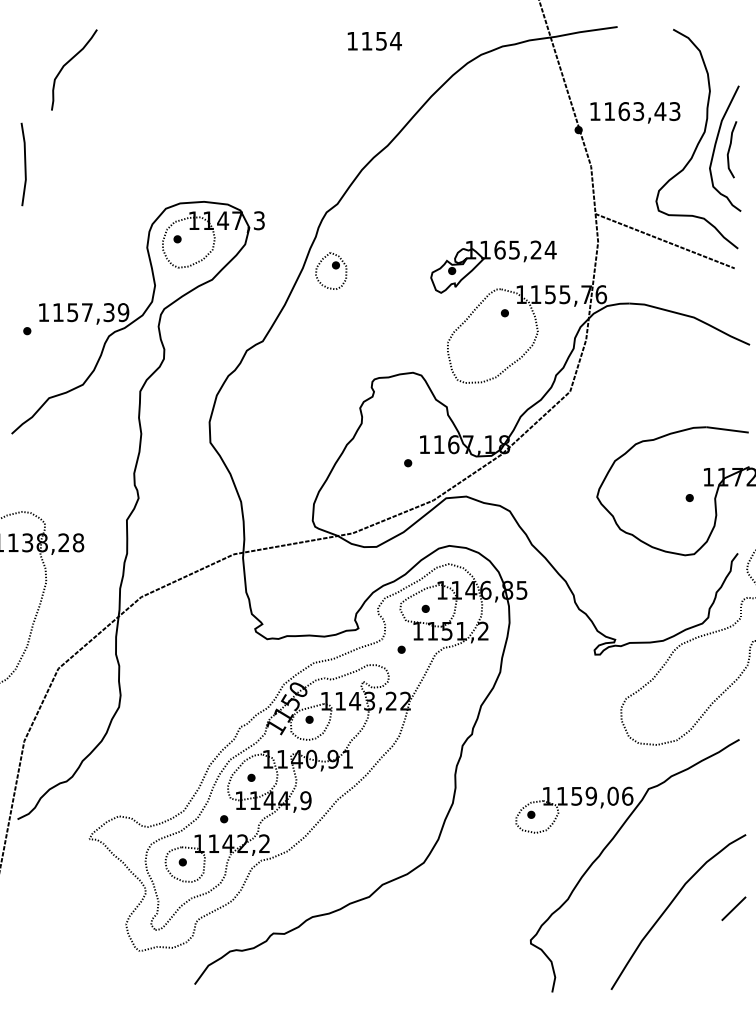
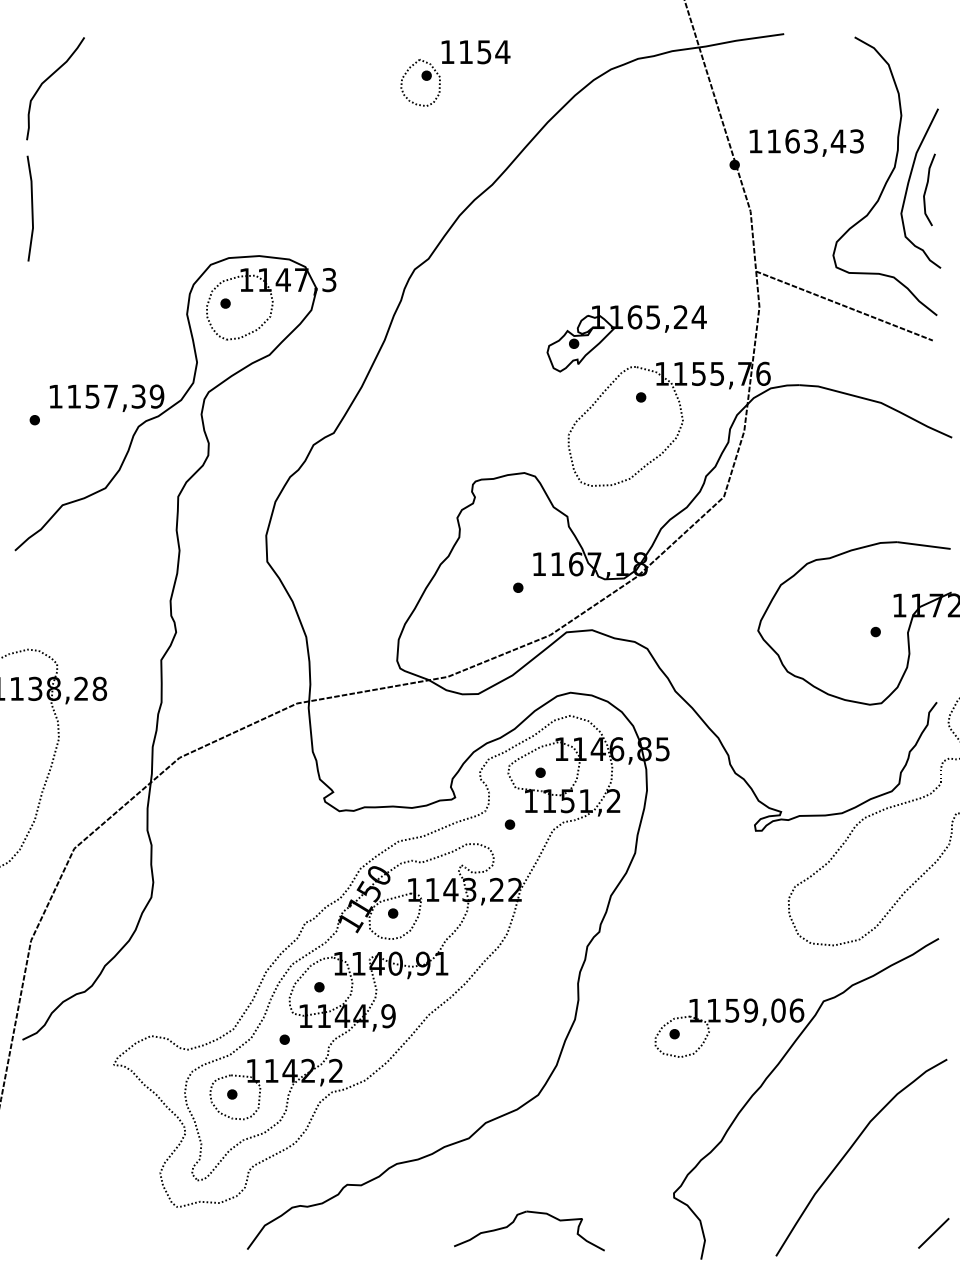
curve: (68, 63) -> (47, 80), moved
part: (331, 270) -> (420, 82), moved
line: (733, 908) -> (933, 1233), moved
part: (405, 963) -> (514, 1222), added

